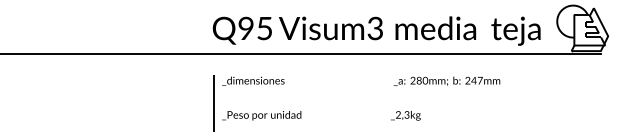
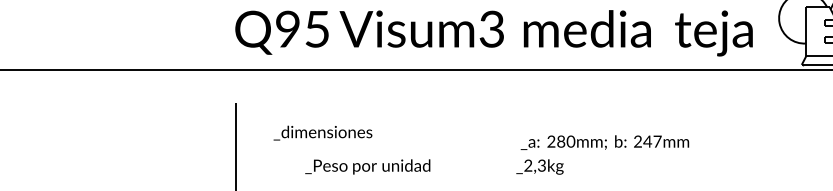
text: (253, 80) -> (323, 131), moved
text: (446, 80) -> (604, 141), moved
text: (261, 115) -> (367, 166), moved

